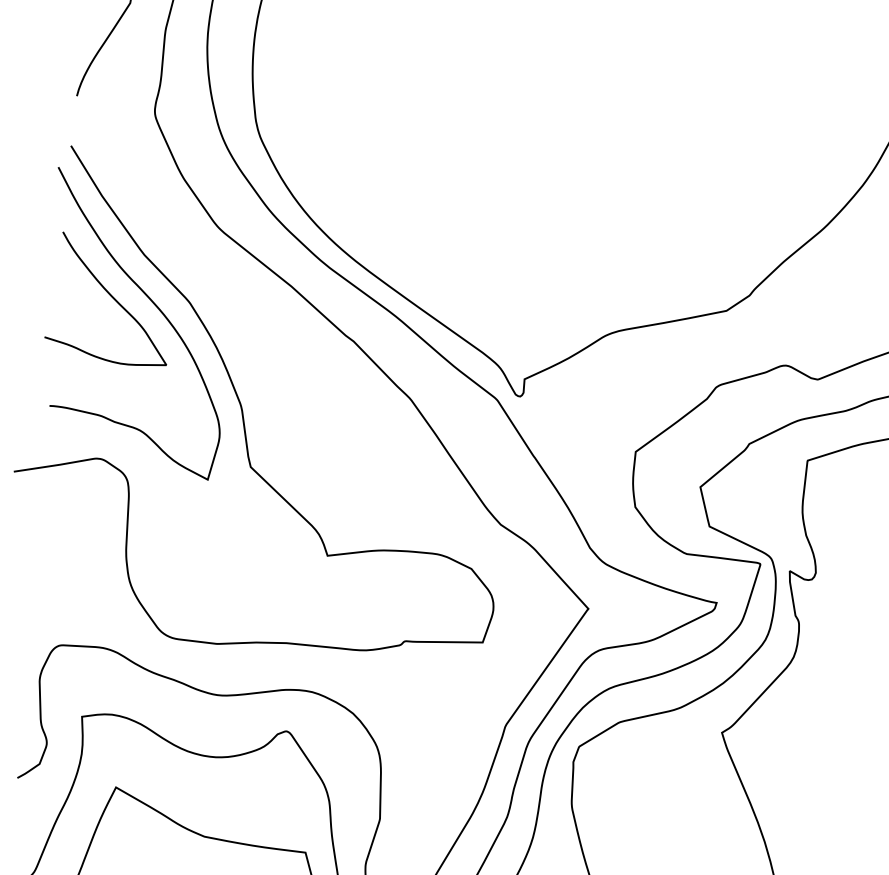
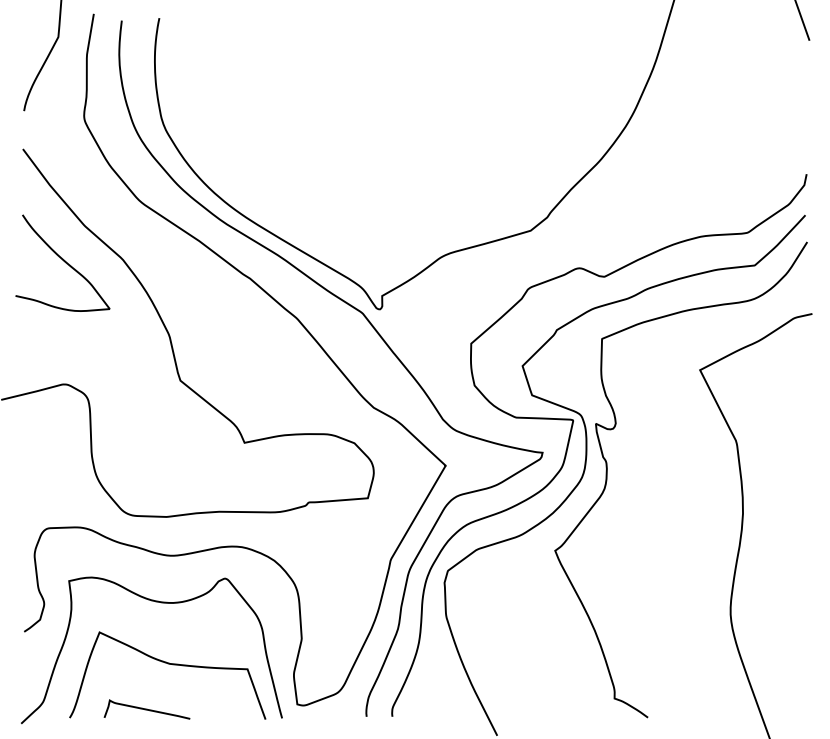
curve: (155, 306) -> (97, 265), removed

